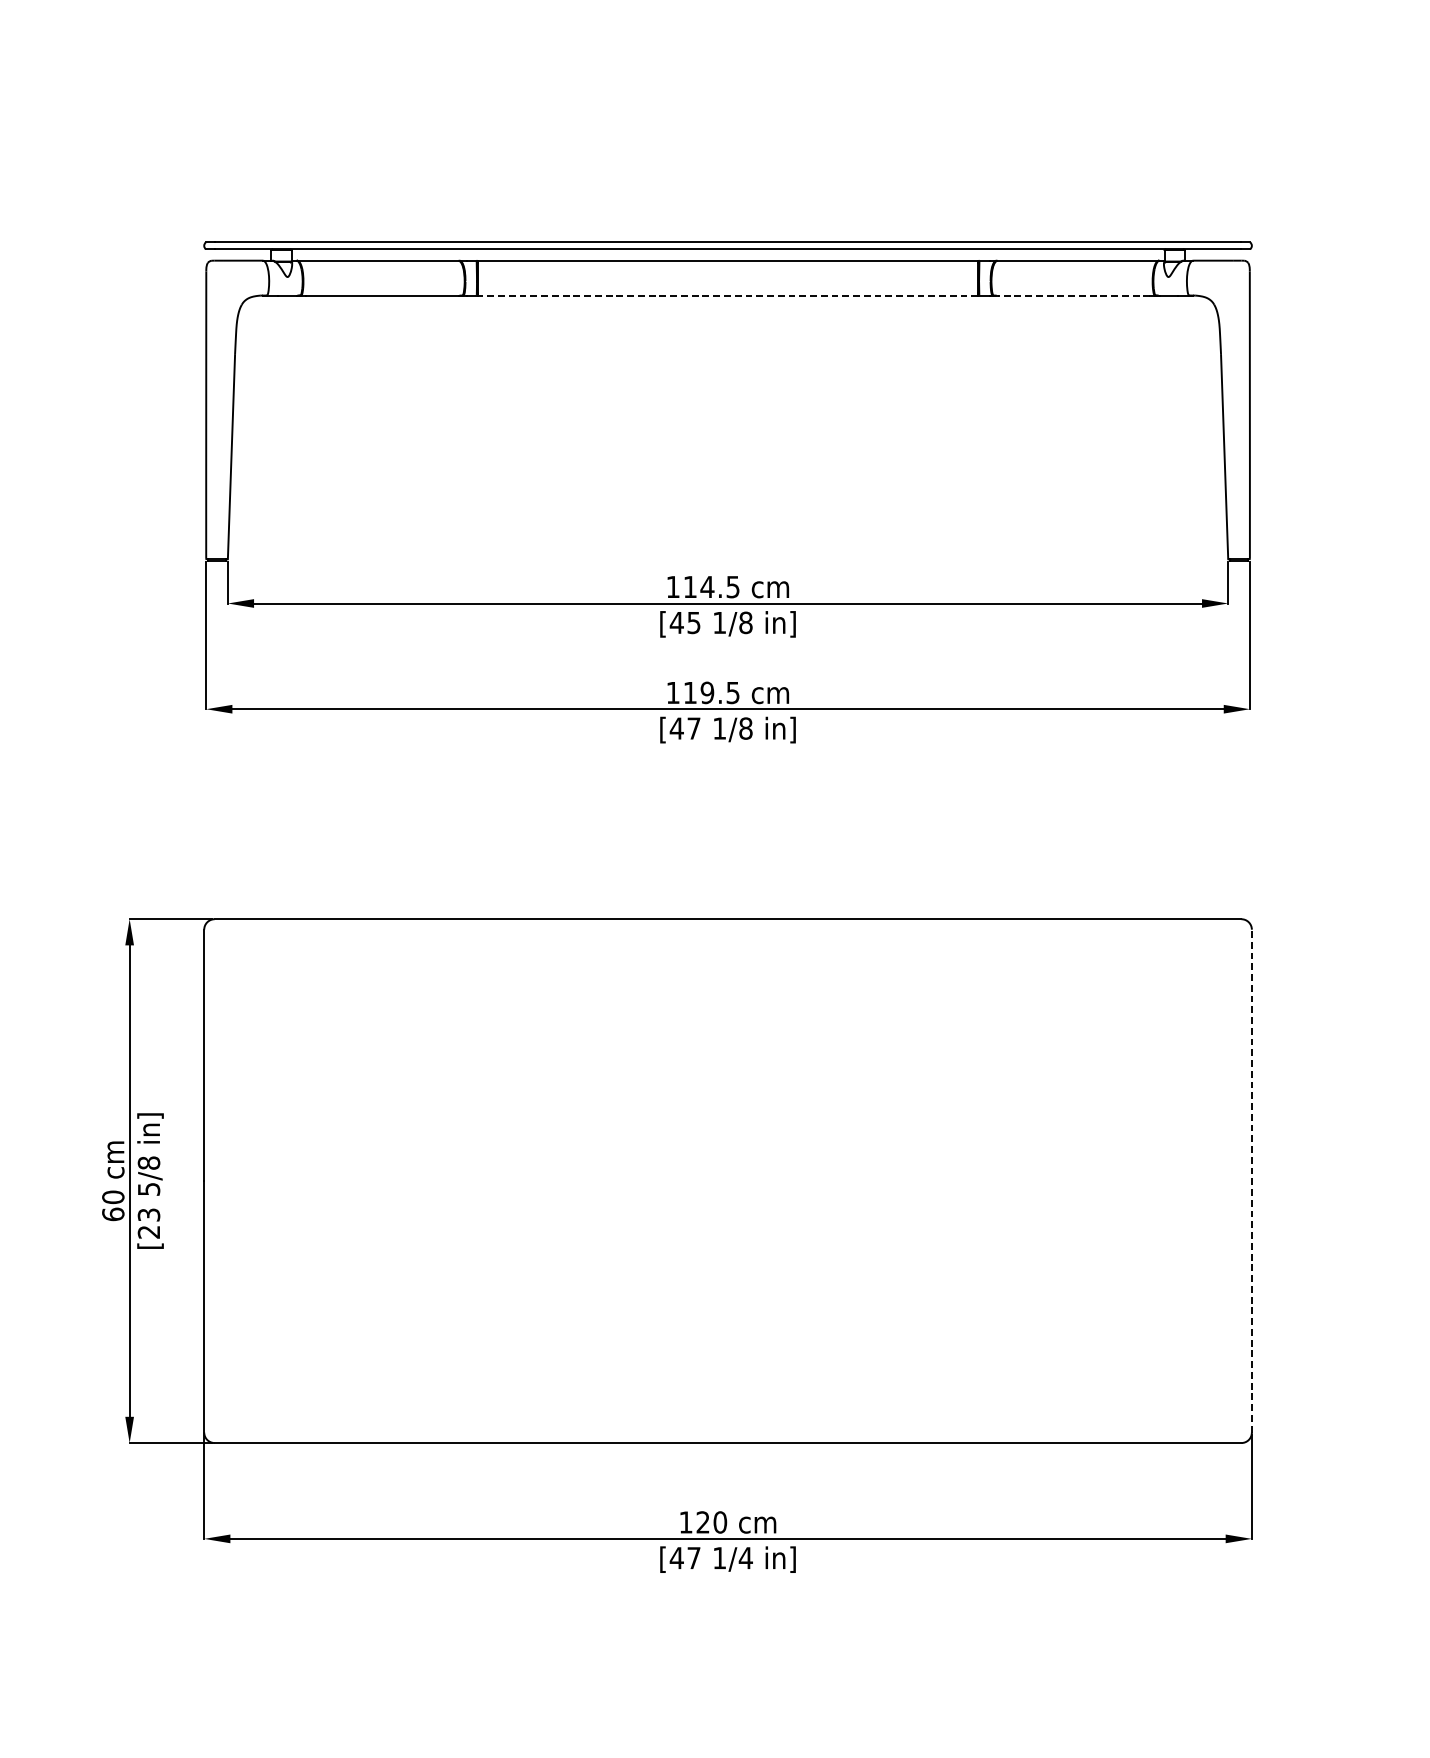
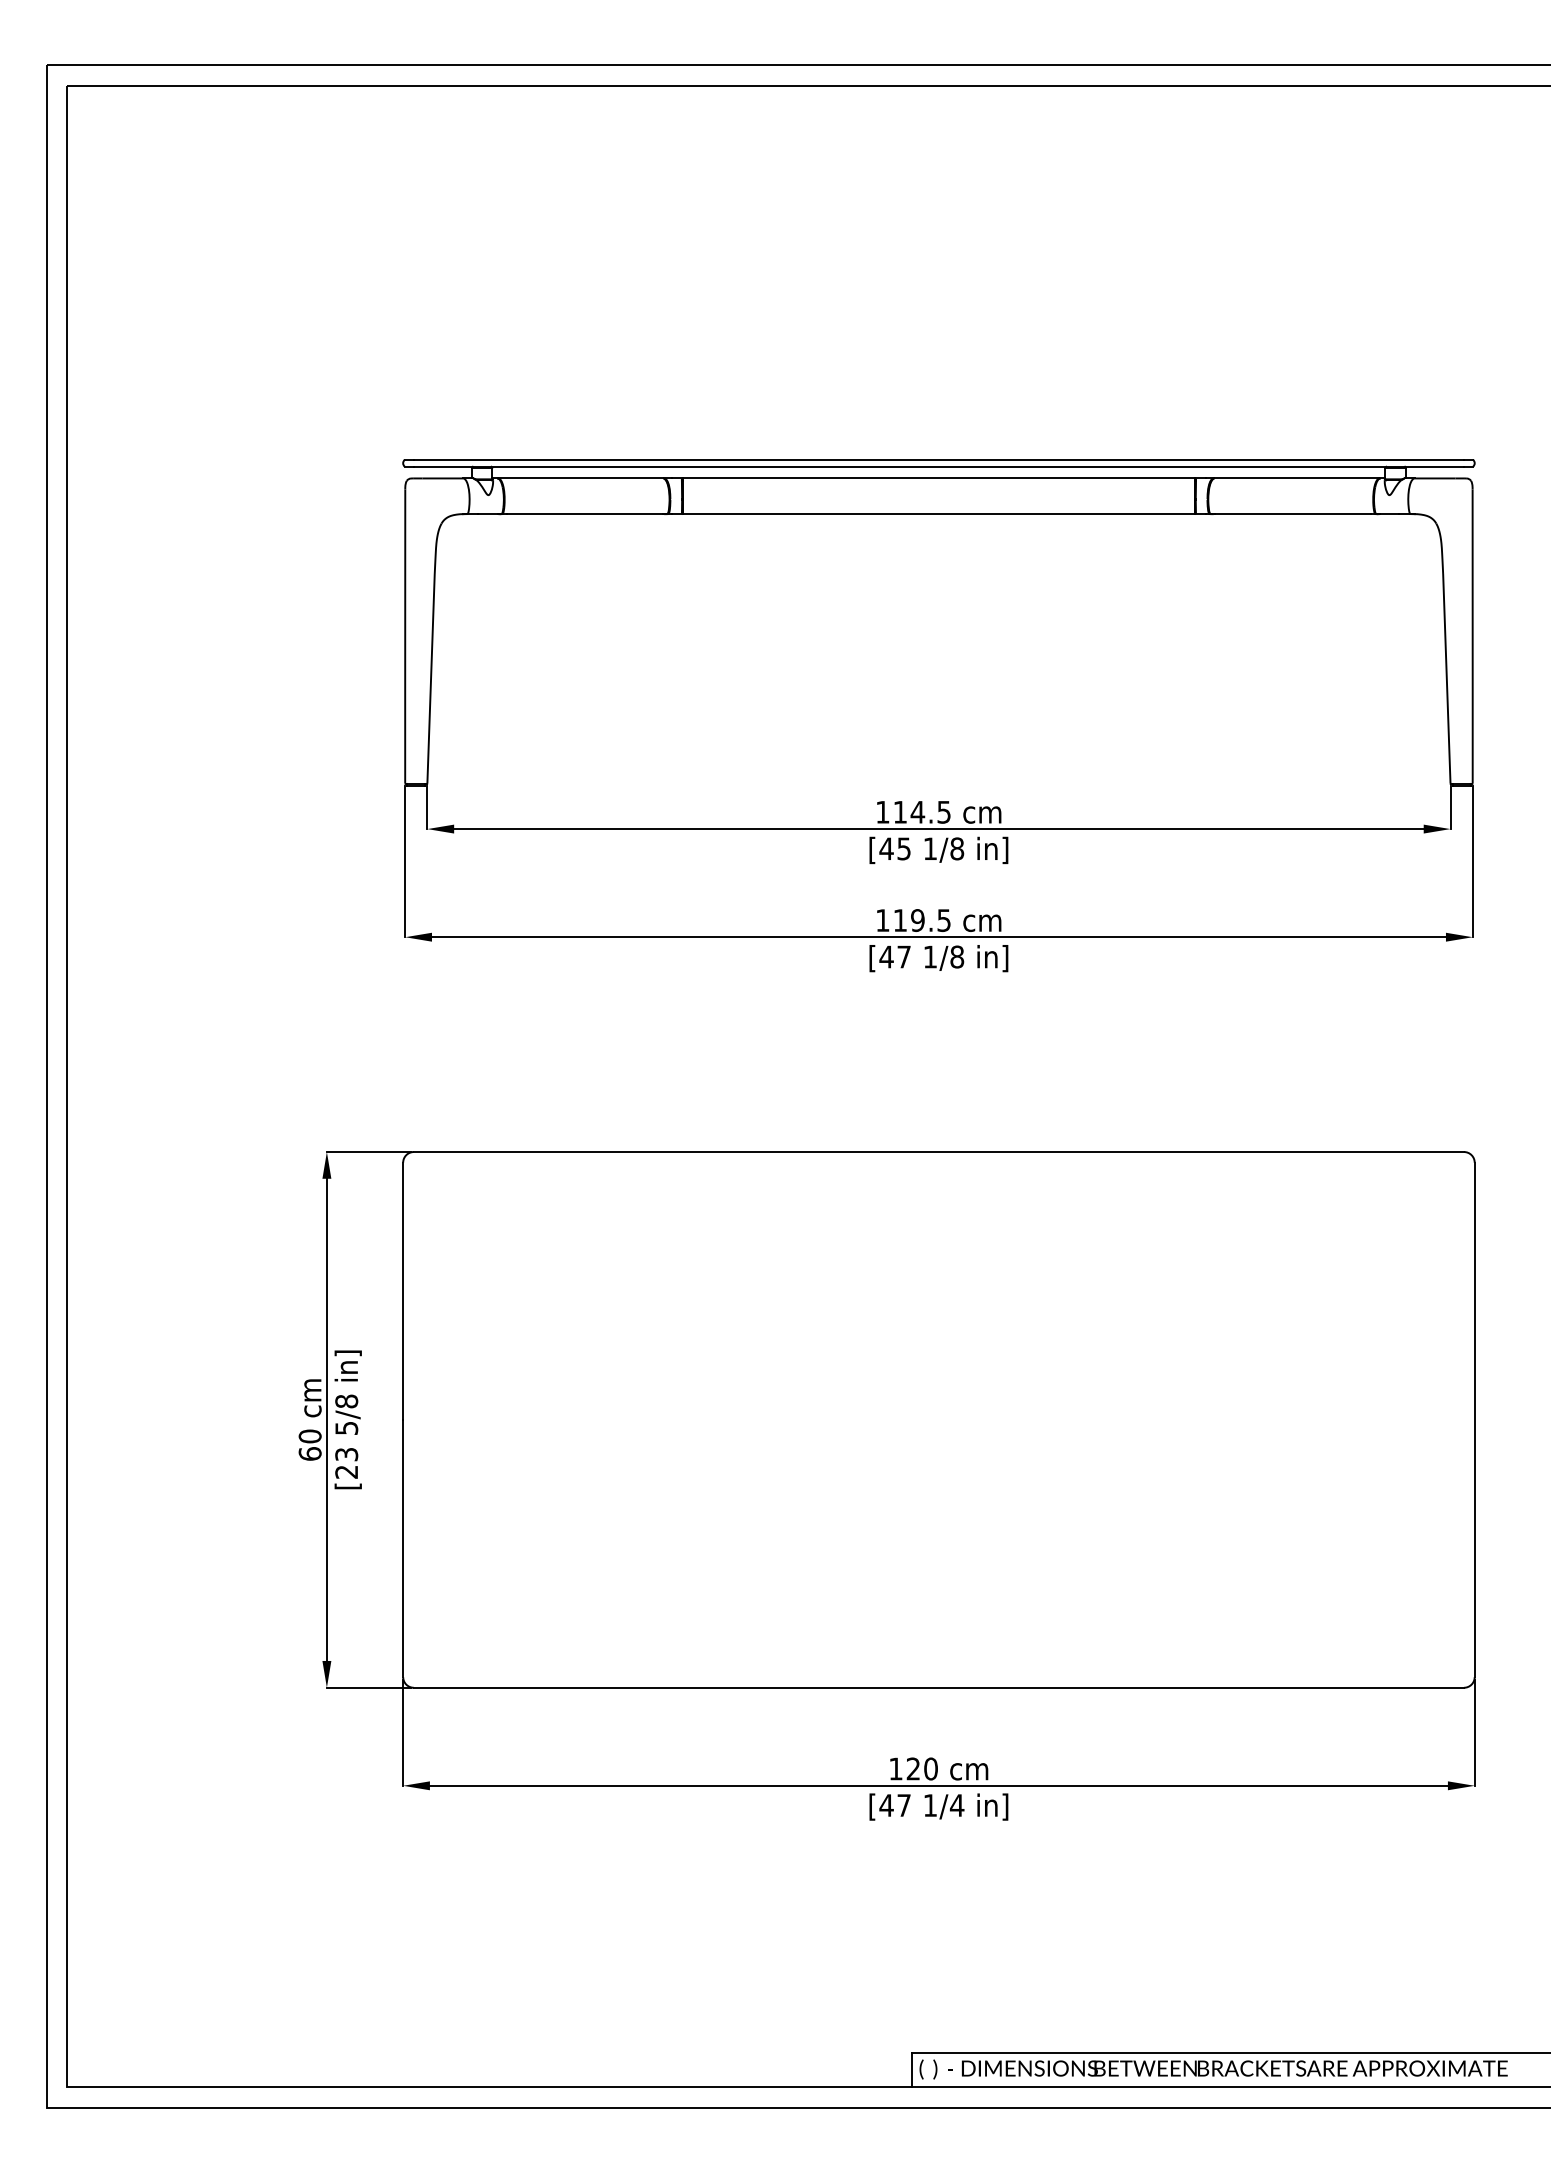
line: (727, 295) -> (938, 514), dashed -> solid
line: (1073, 295) -> (1292, 514), dashed -> solid
line: (1251, 1180) -> (1474, 1419), dashed -> solid

